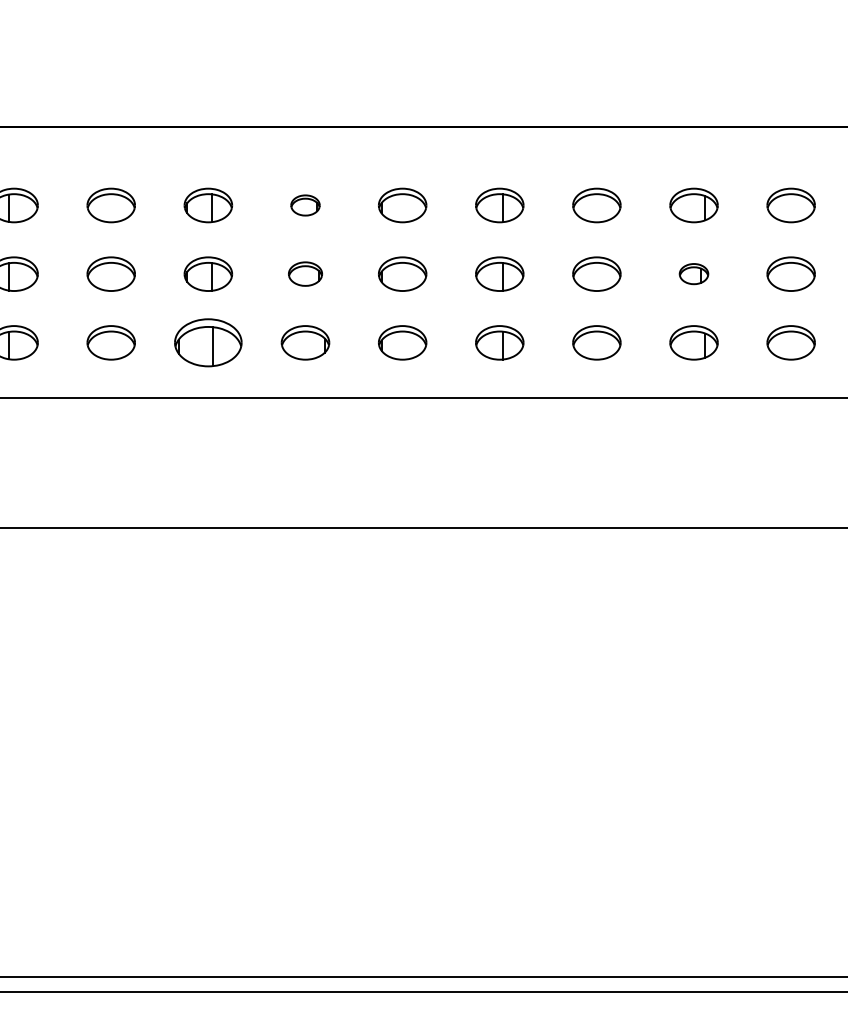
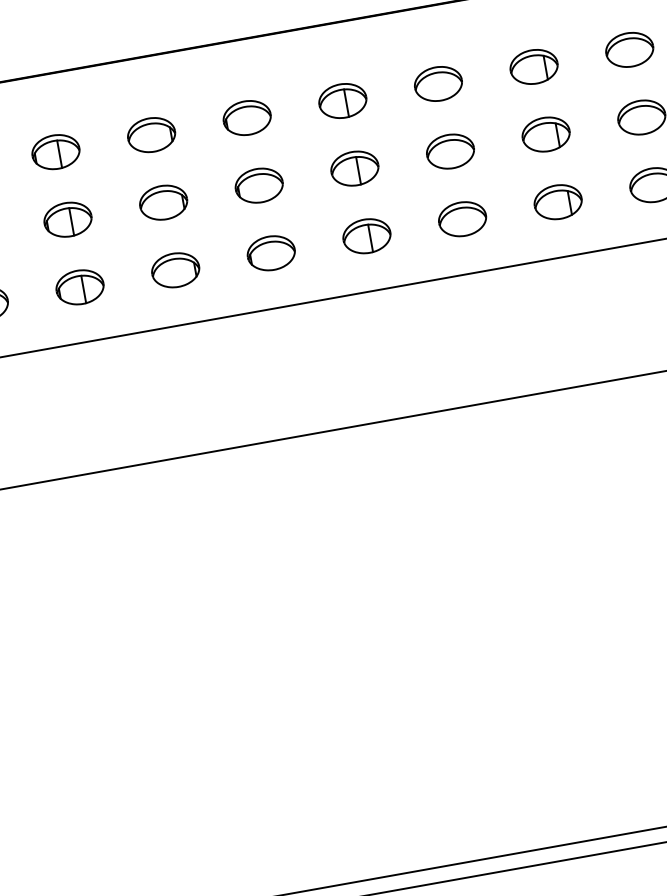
part: (305, 205) -> (151, 135), size x1.67
part: (305, 273) -> (163, 202), size x1.43
part: (693, 273) -> (545, 133), size x1.67
part: (208, 342) -> (80, 286), size x0.71

